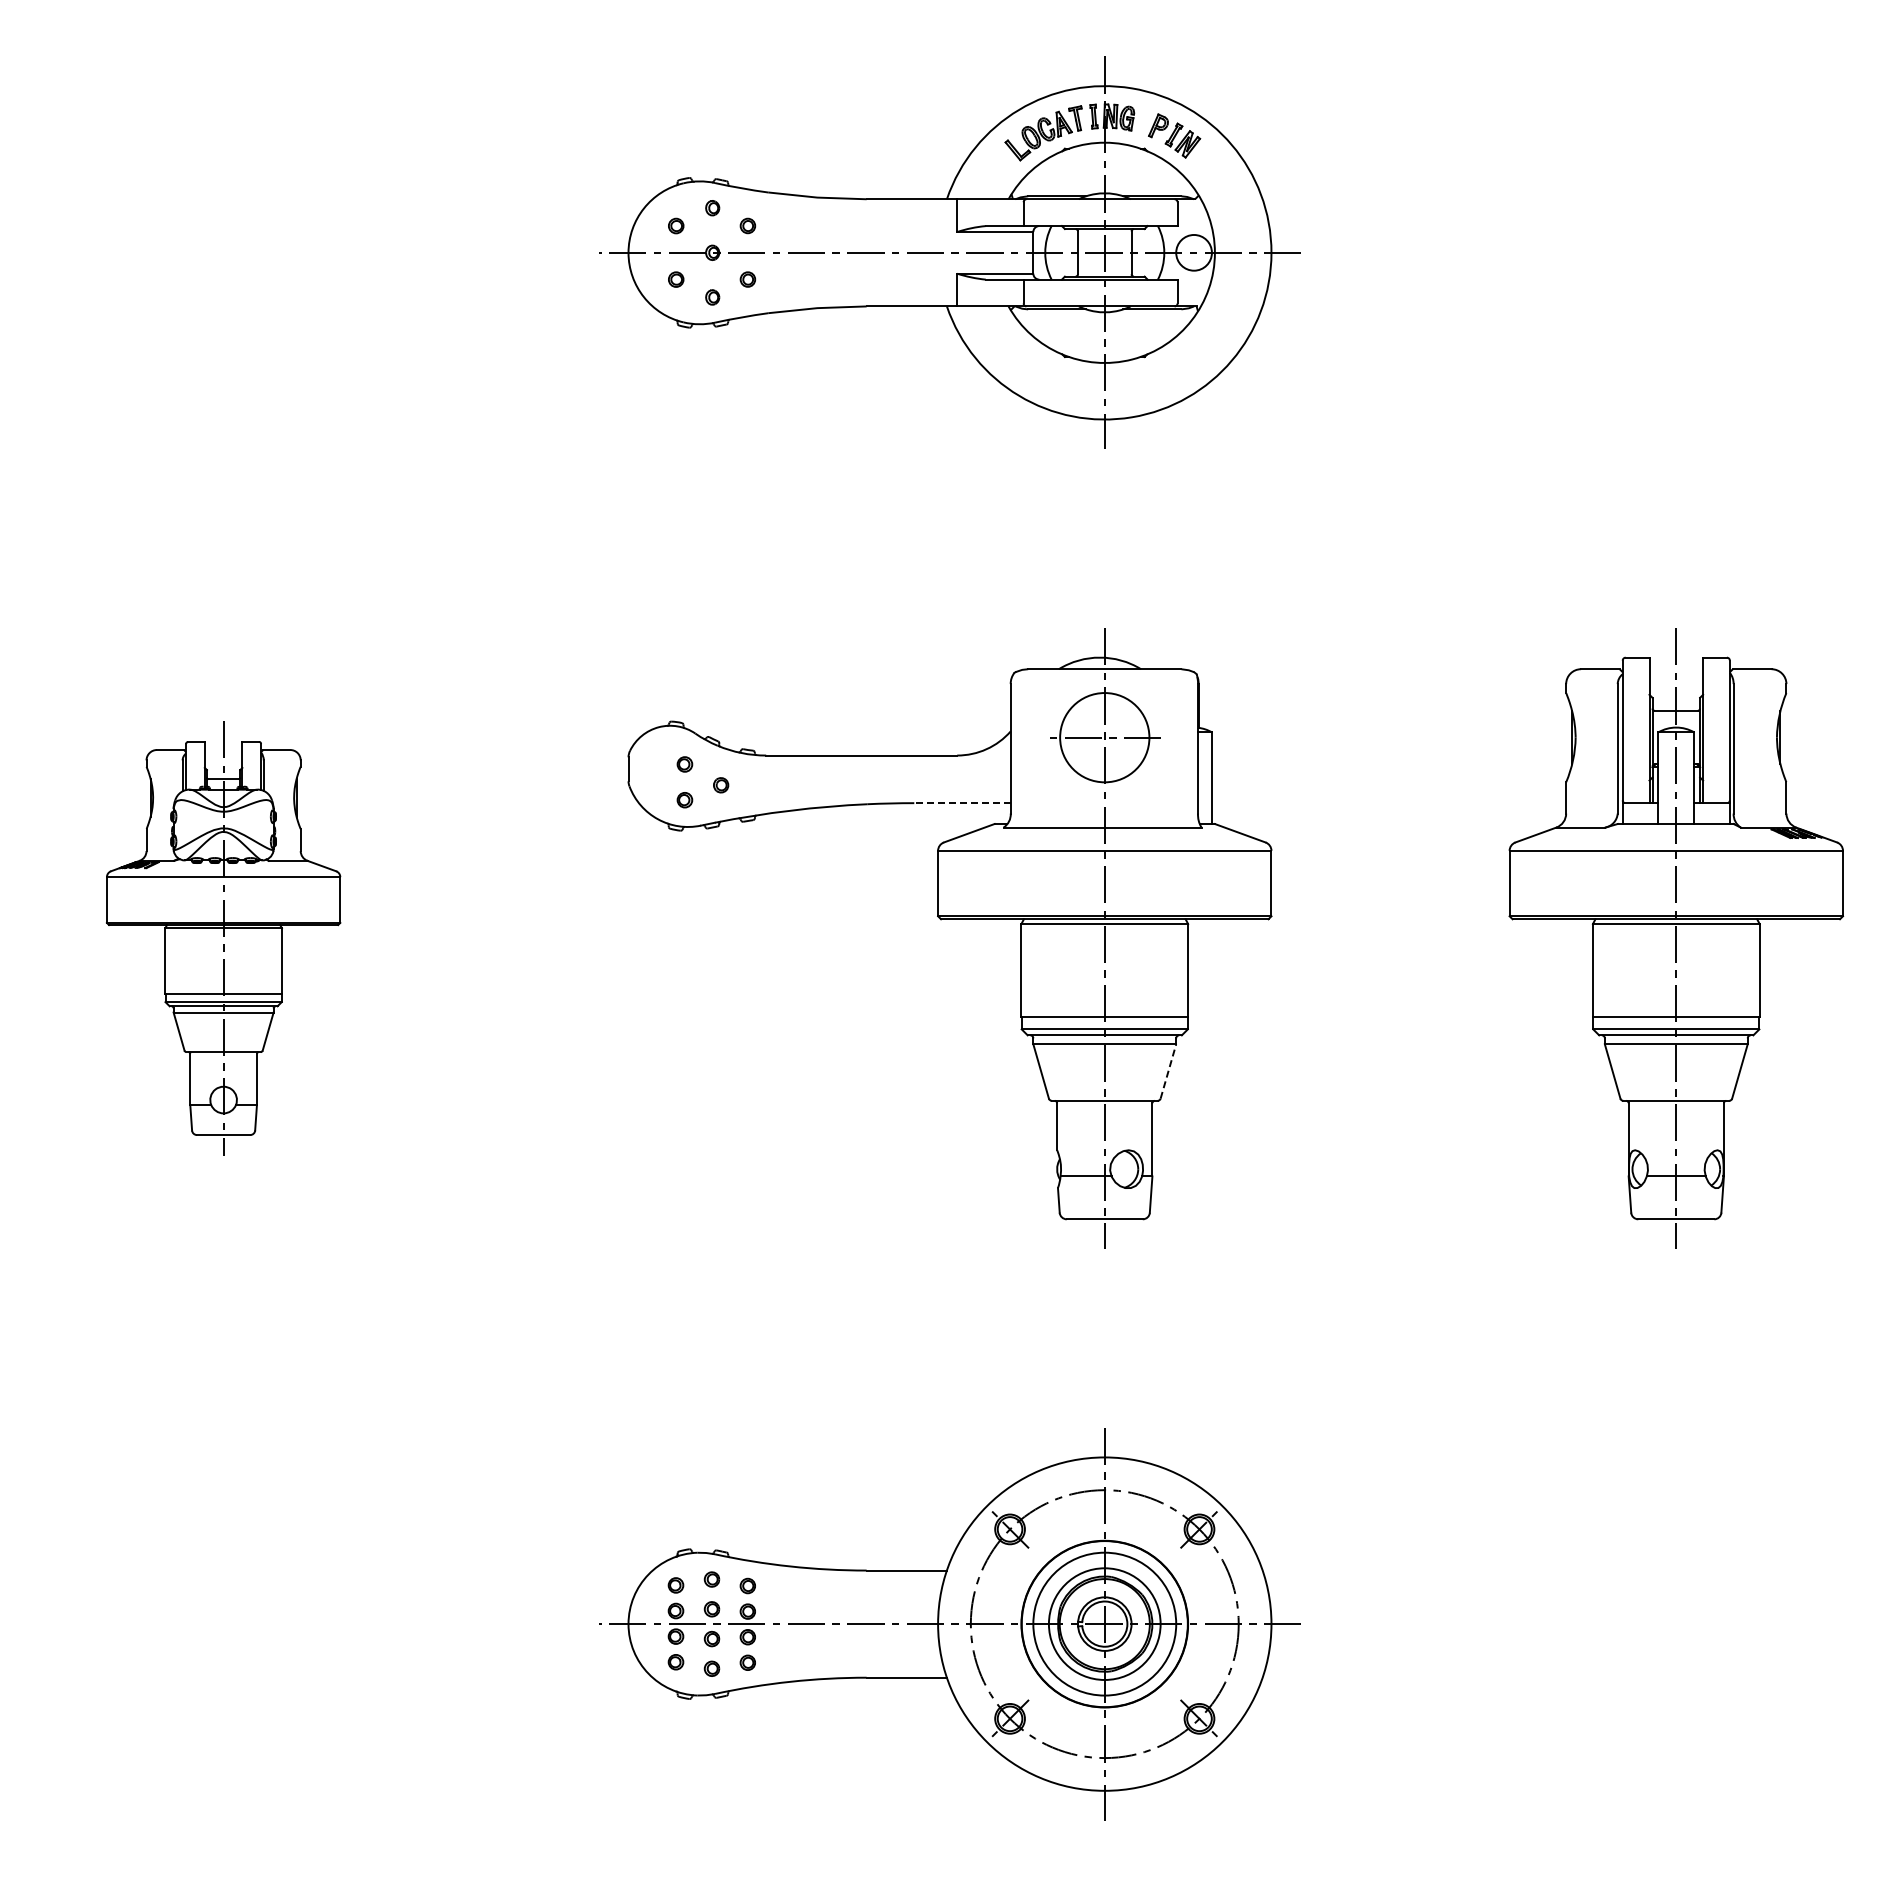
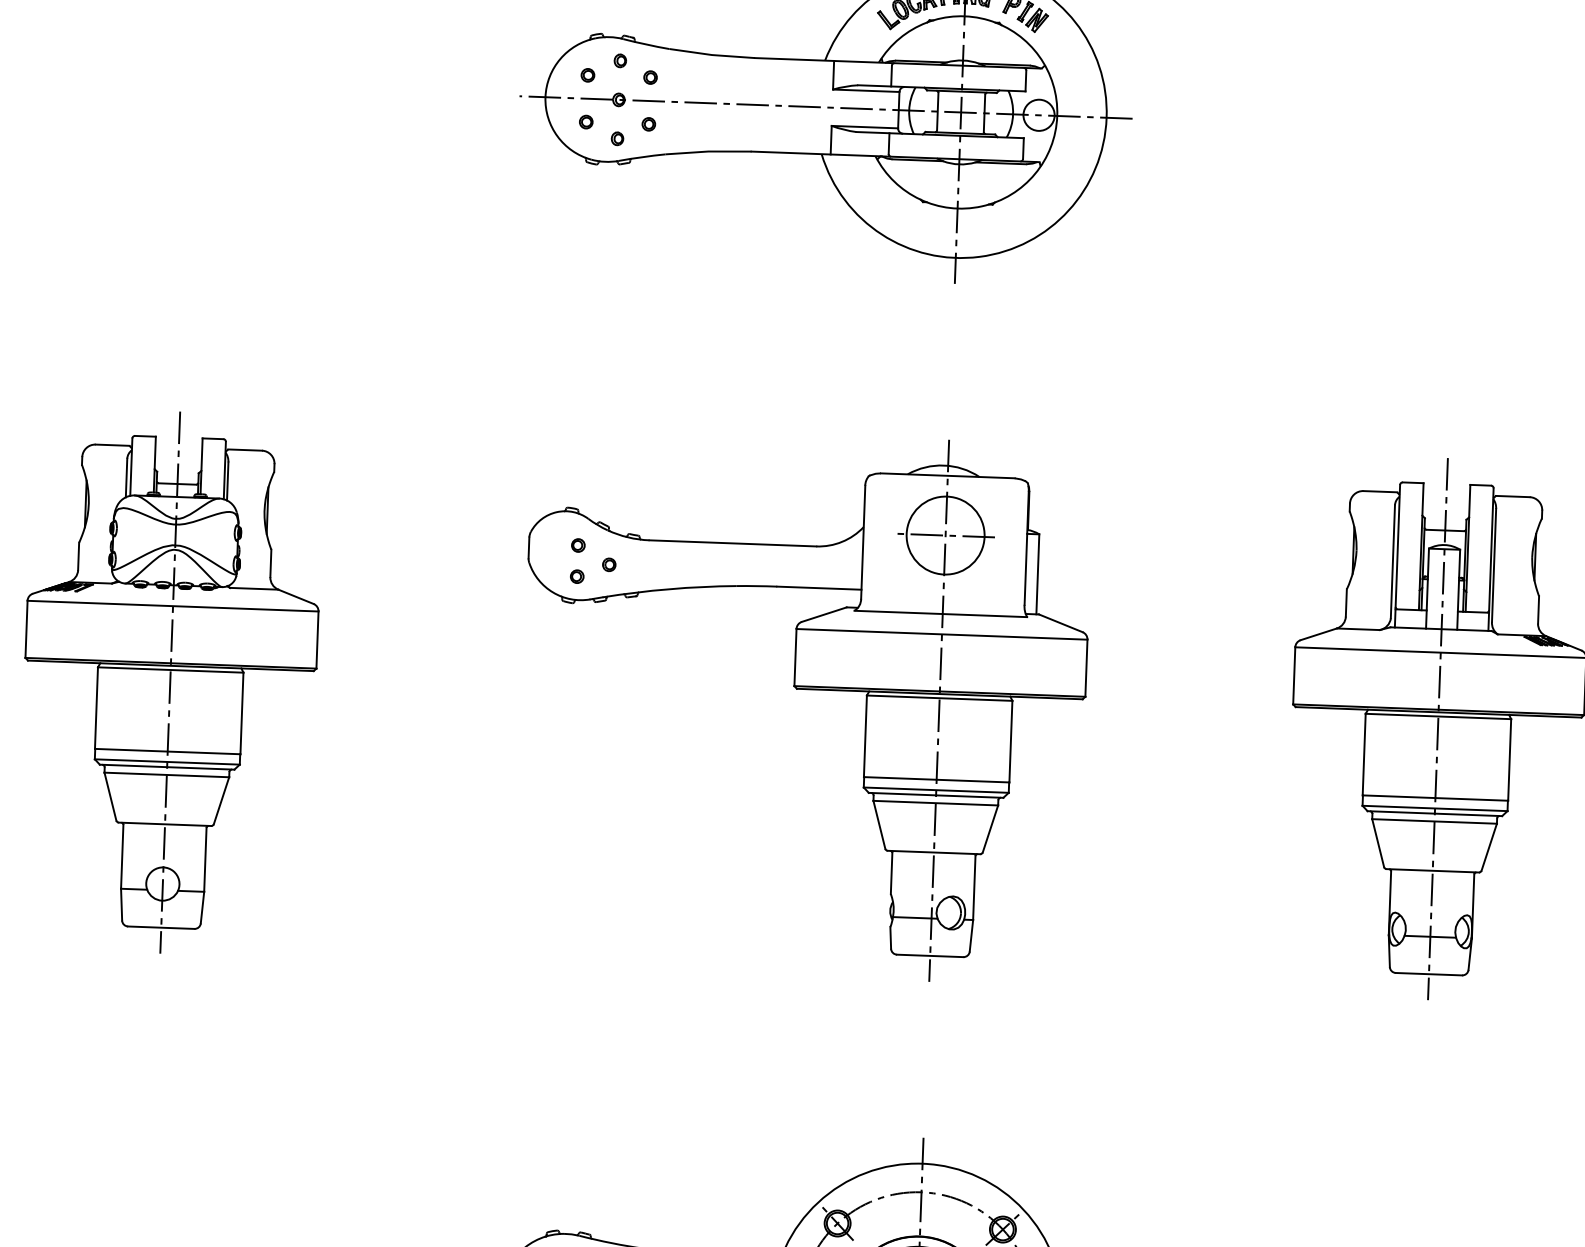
line: (962, 803) -> (819, 588), dashed -> solid
part: (223, 938) -> (170, 682), size x1.43
line: (1168, 1071) -> (990, 828), dashed -> solid

